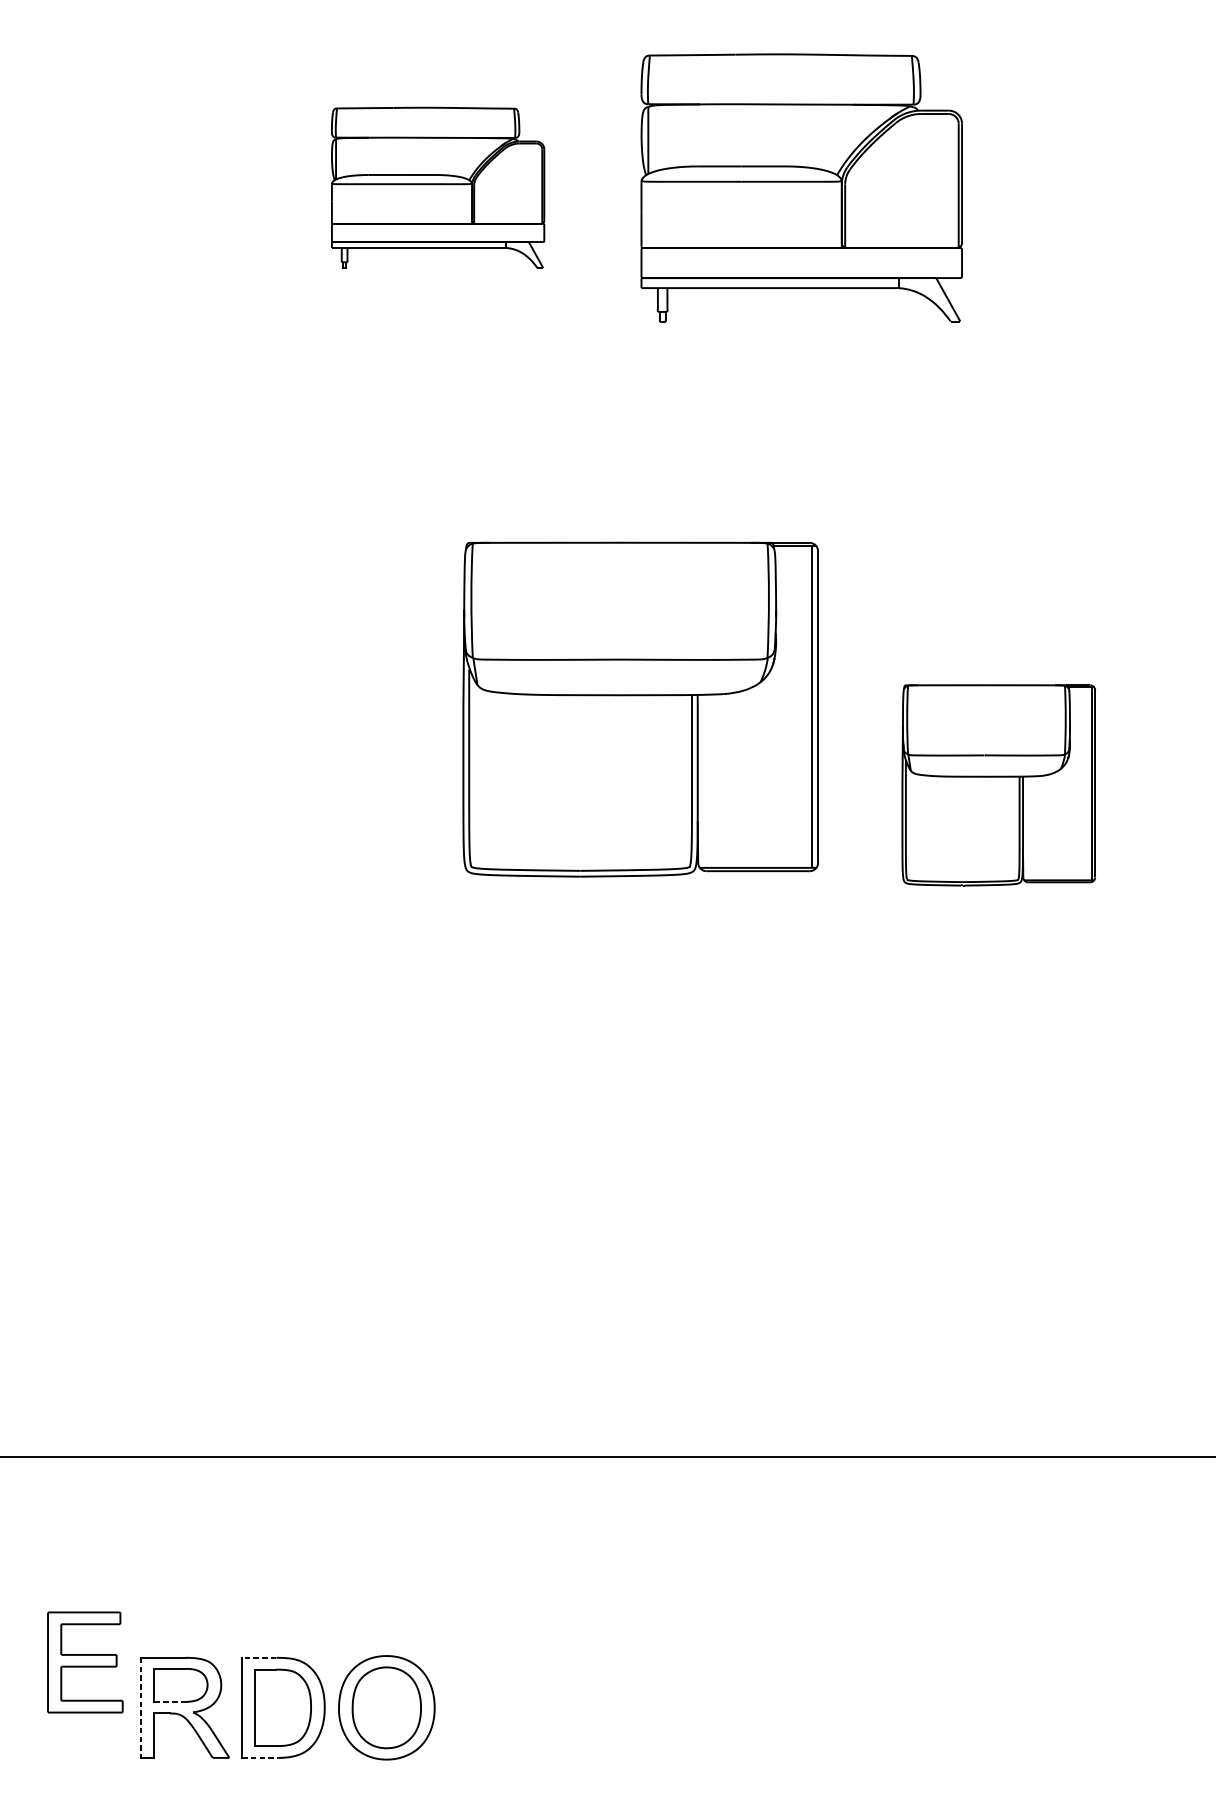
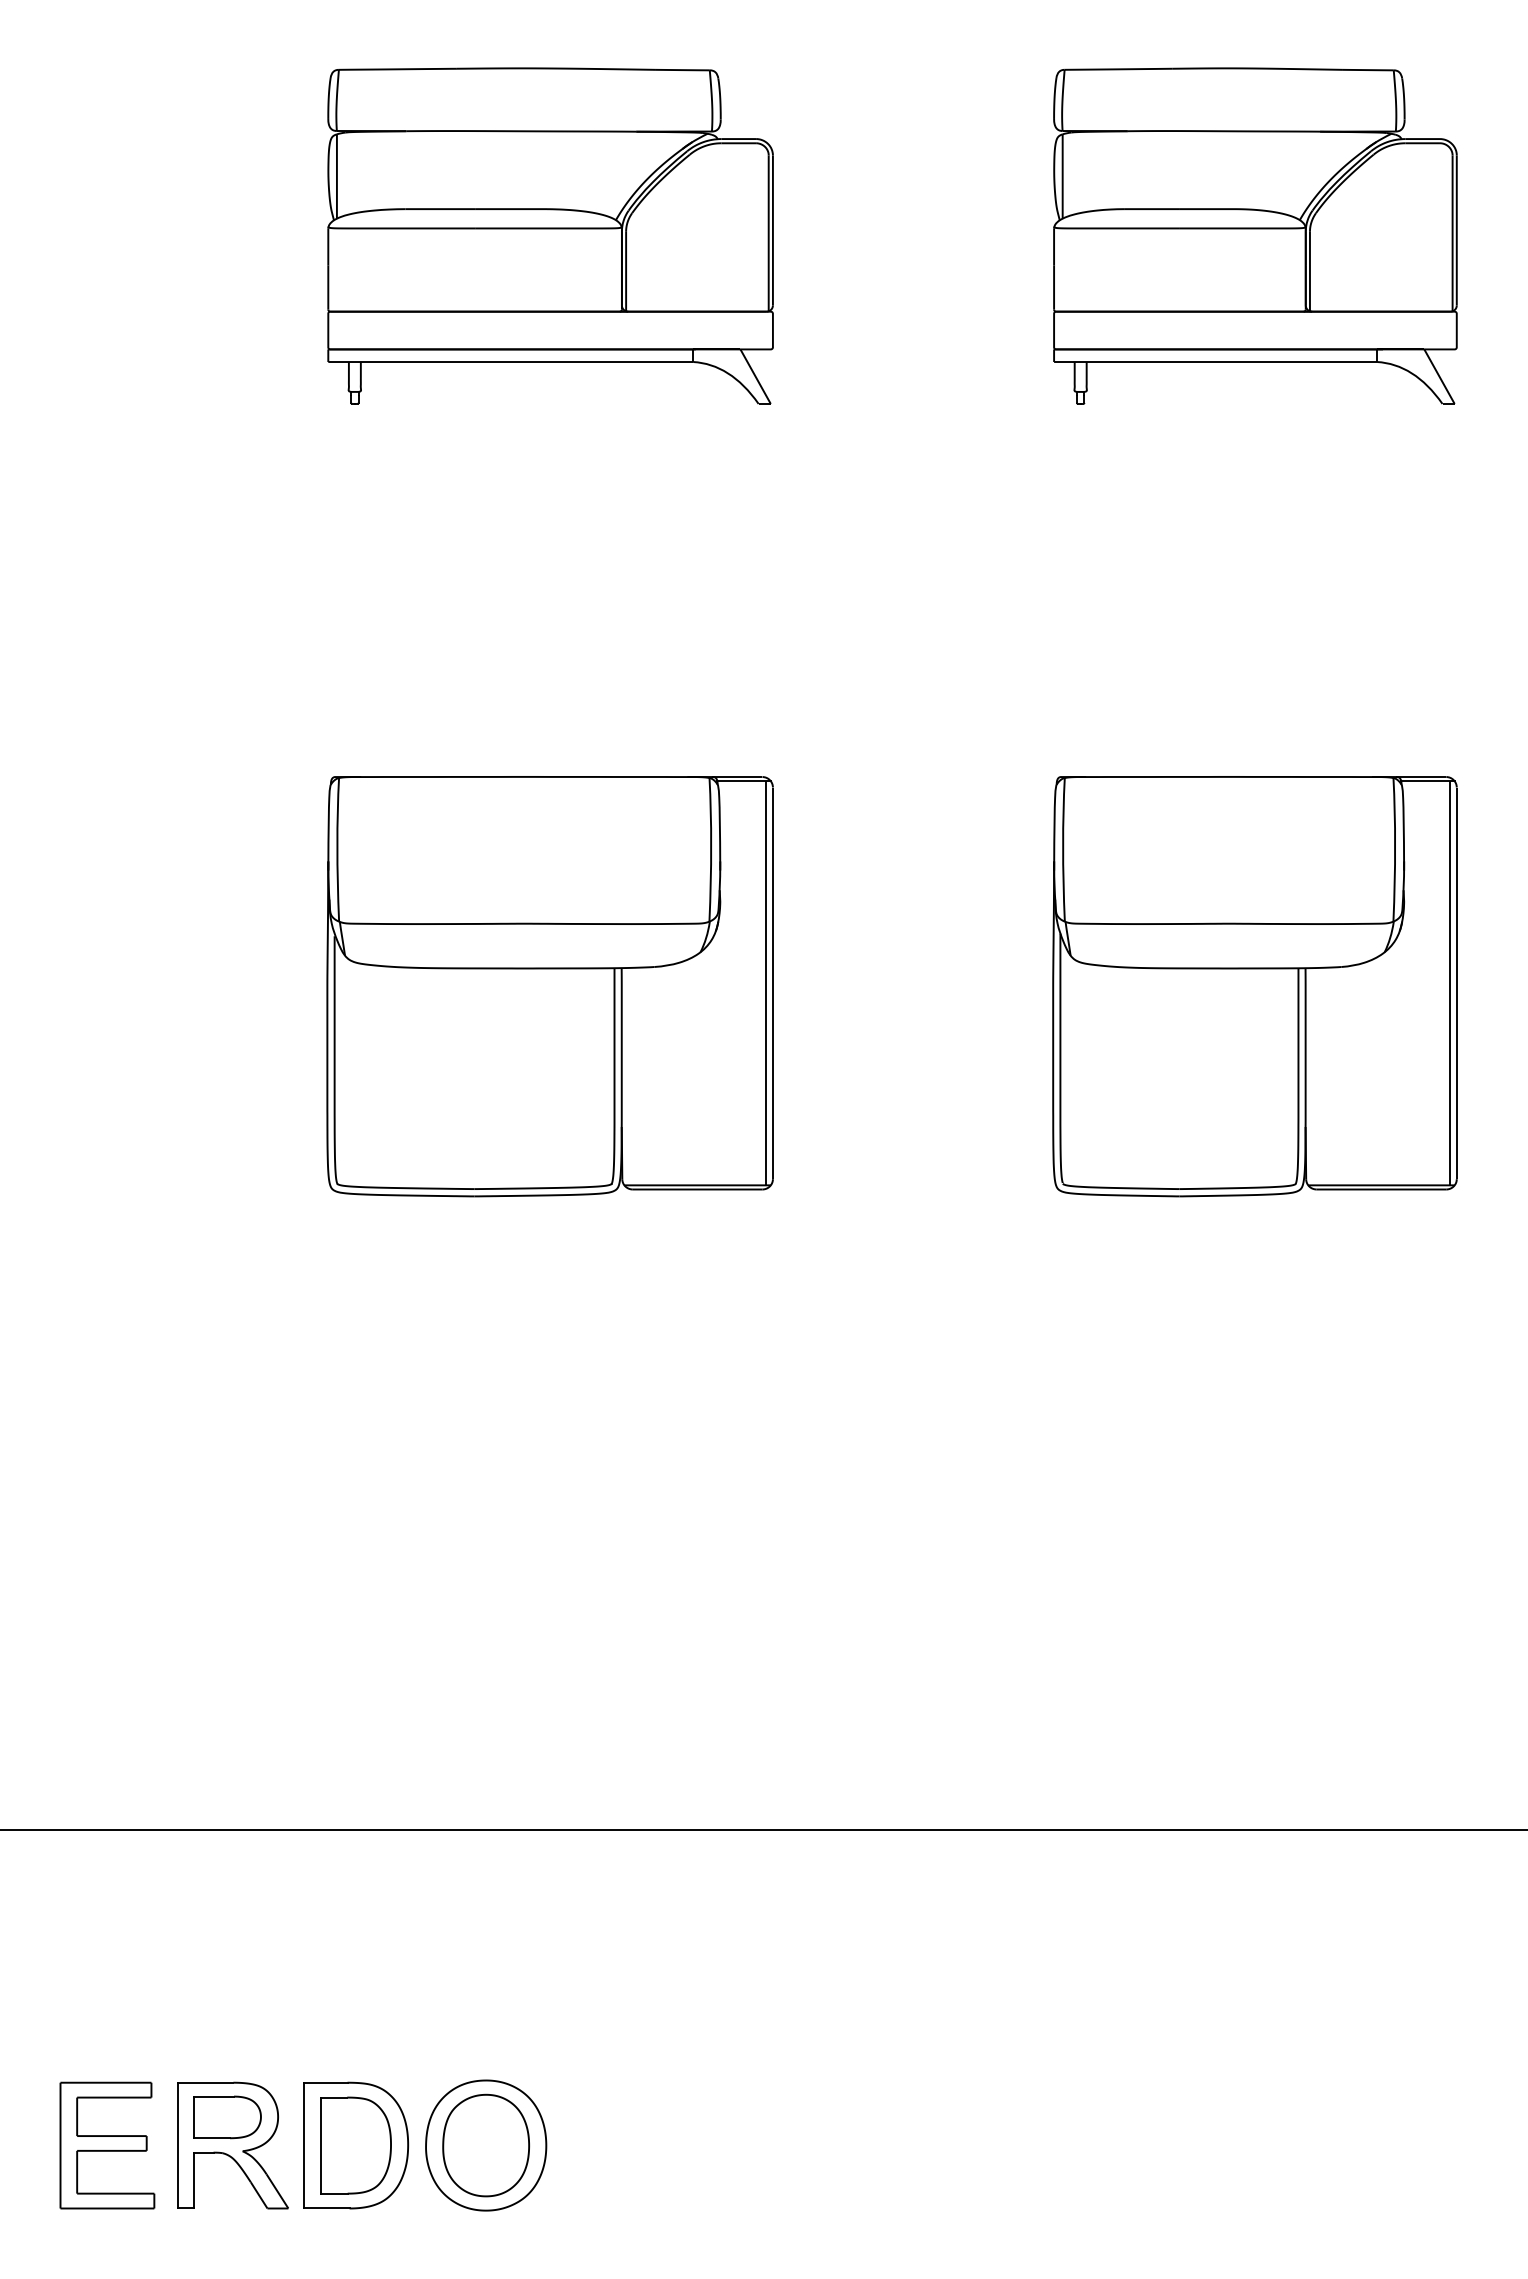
part: (438, 187) -> (550, 235), size x1.67
part: (801, 187) -> (1255, 235), moved
part: (640, 709) -> (549, 986), moved
part: (998, 785) -> (1254, 986), size x1.67
line: (258, 1657) -> (325, 2082), dashed -> solid
part: (85, 1662) -> (107, 2145), moved
line: (169, 1702) -> (212, 2138), dashed -> solid
line: (141, 1707) -> (177, 2145), dashed -> solid
line: (259, 1757) -> (326, 2208), dashed -> solid

